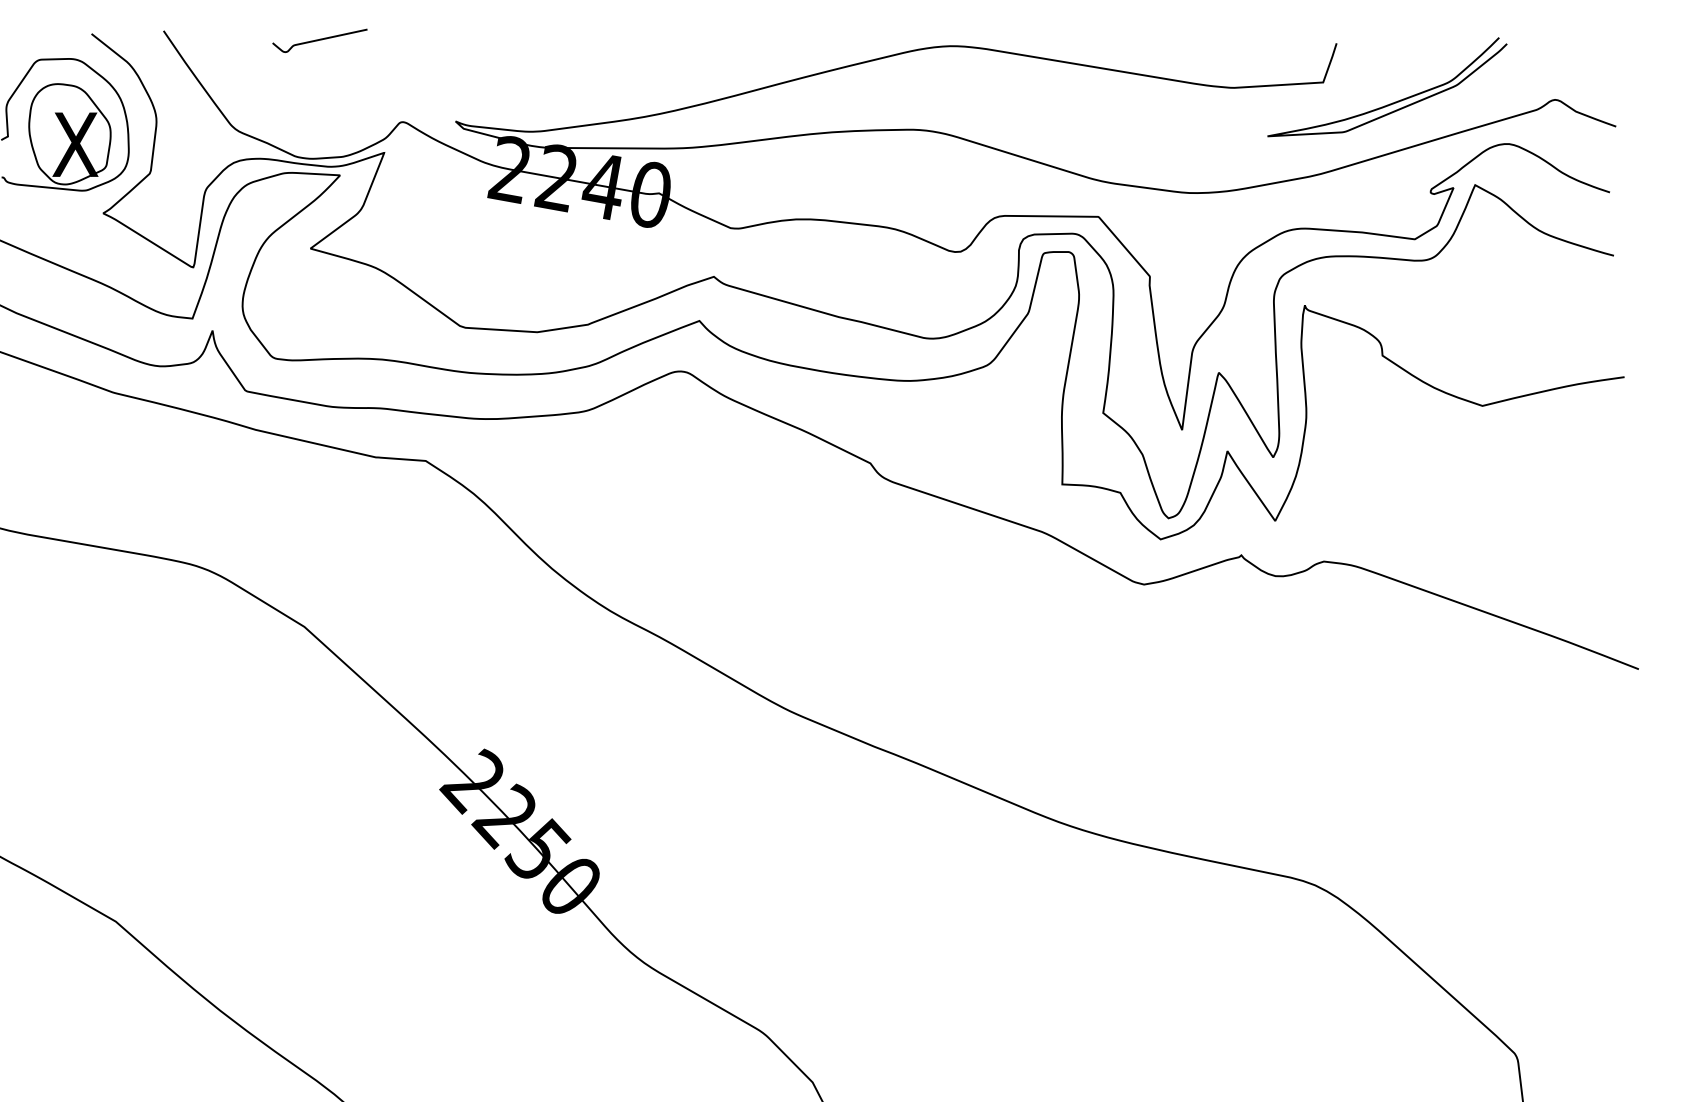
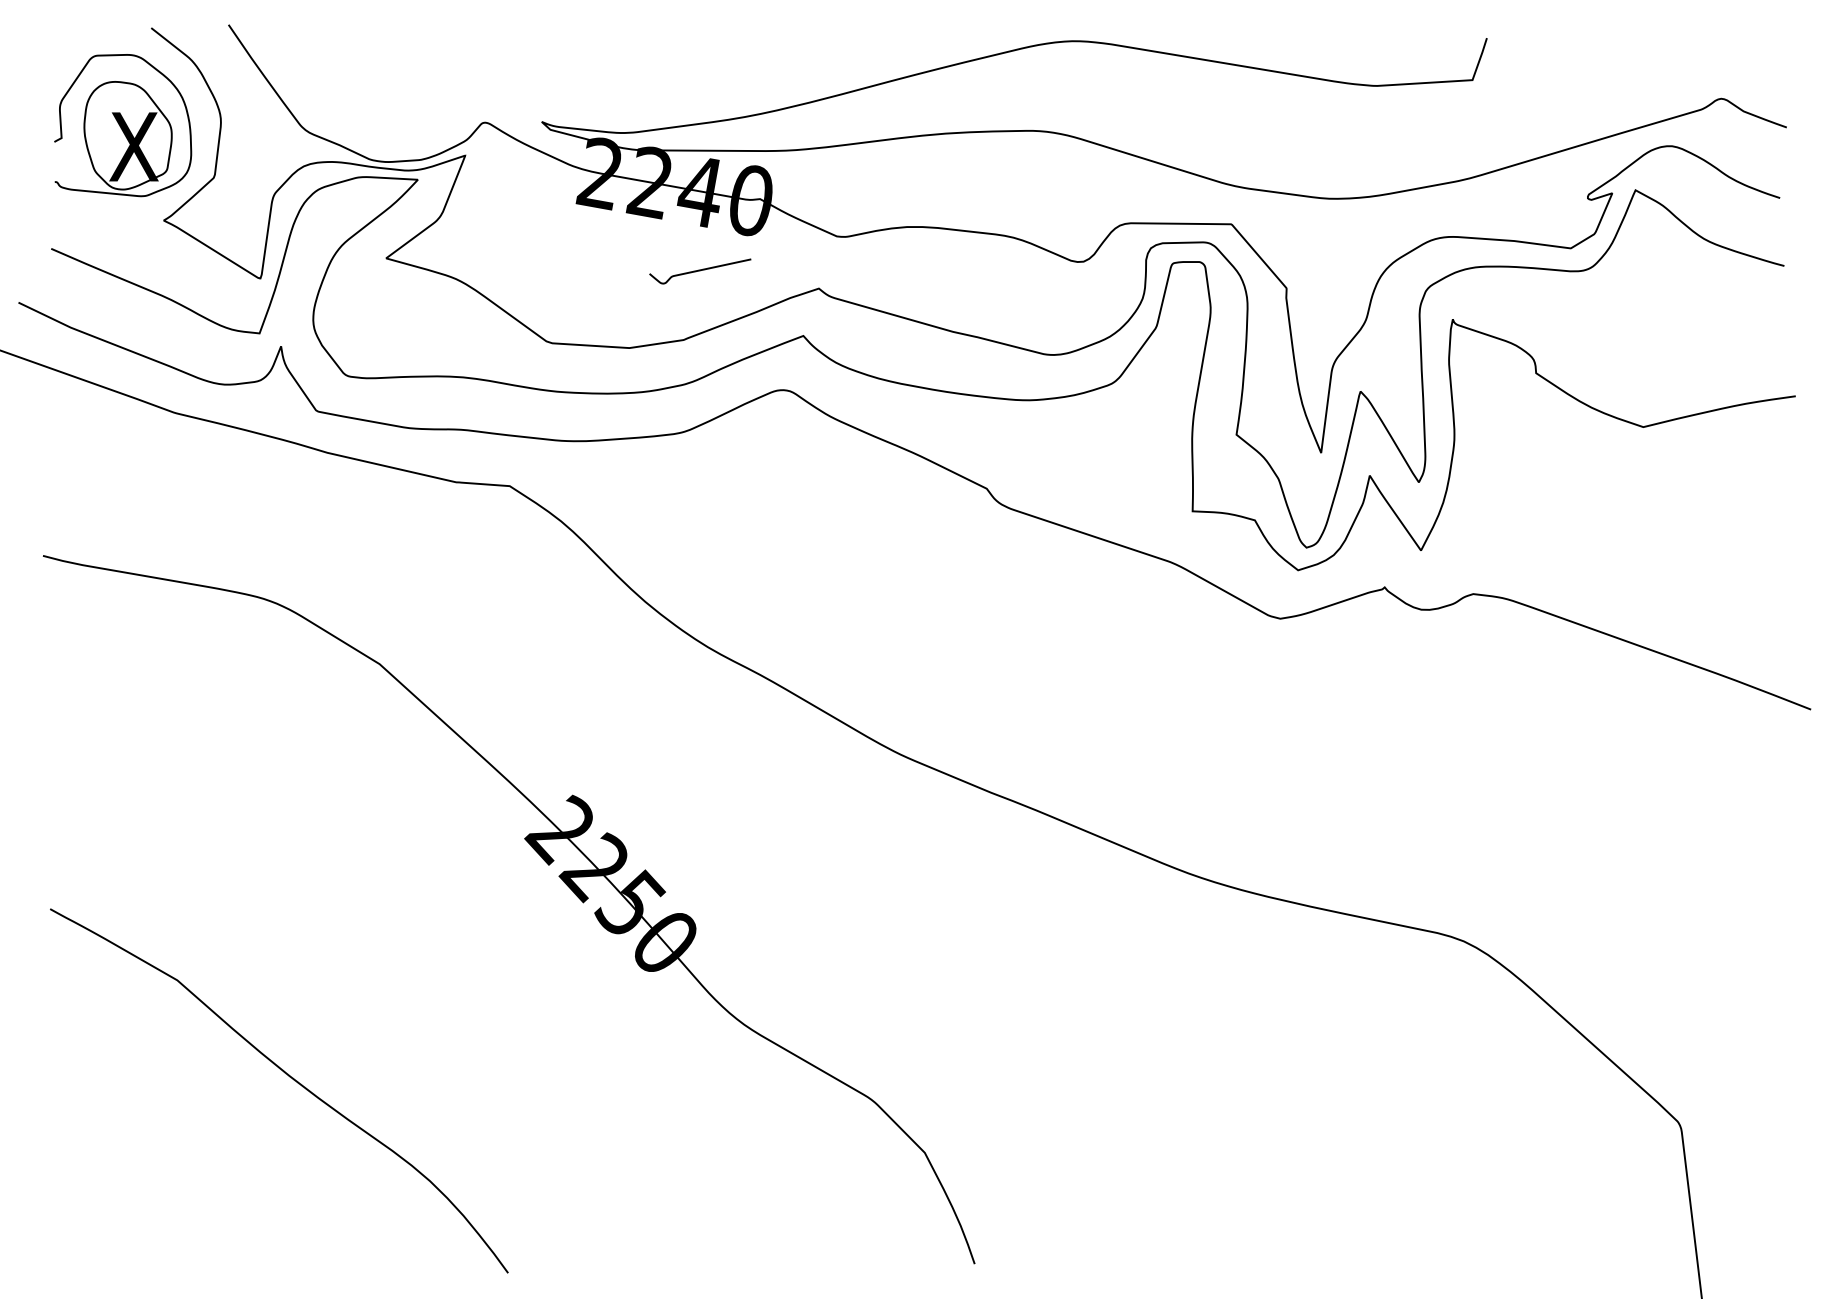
curve: (320, 40) -> (700, 271), moved
curve: (1393, 102) -> (1547, 101), removed

